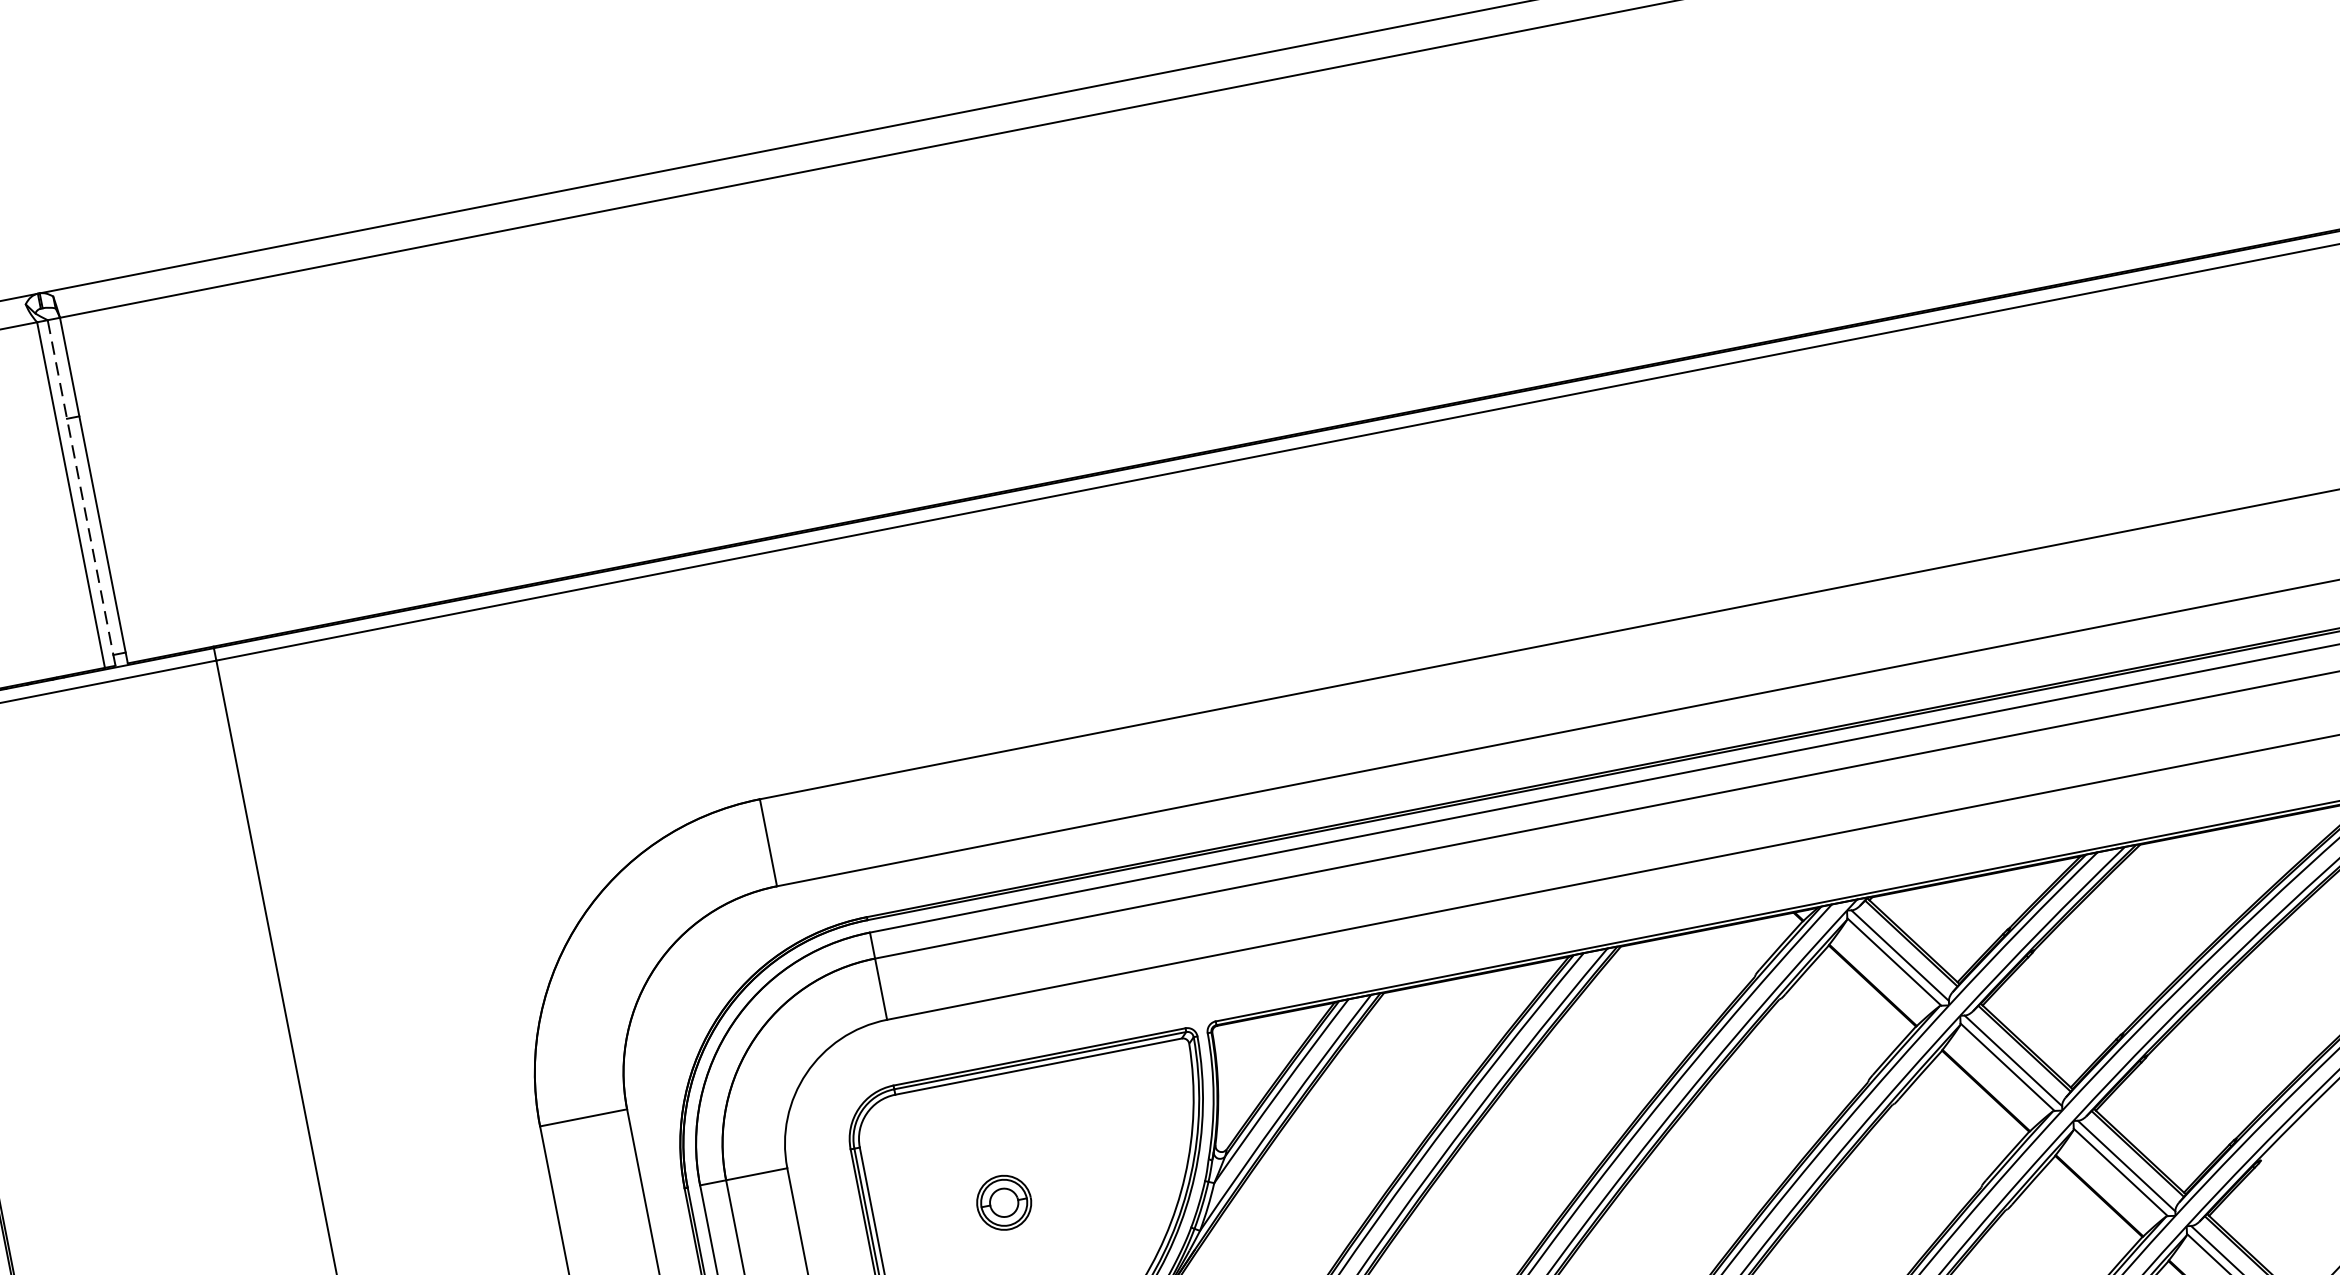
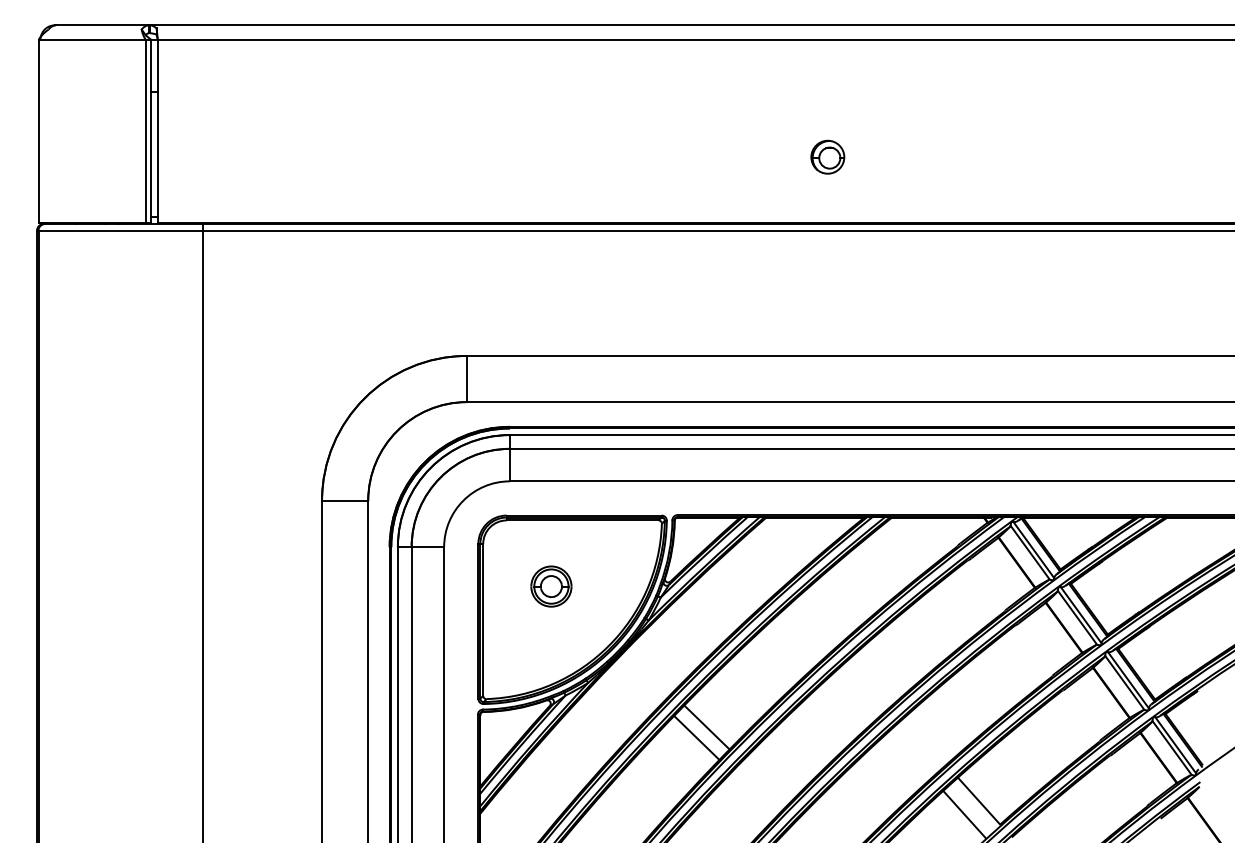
part: (1365, 289) -> (827, 156), added
line: (81, 492) -> (151, 131), dashed -> solid
part: (1004, 1202) -> (551, 586), size x1.43

